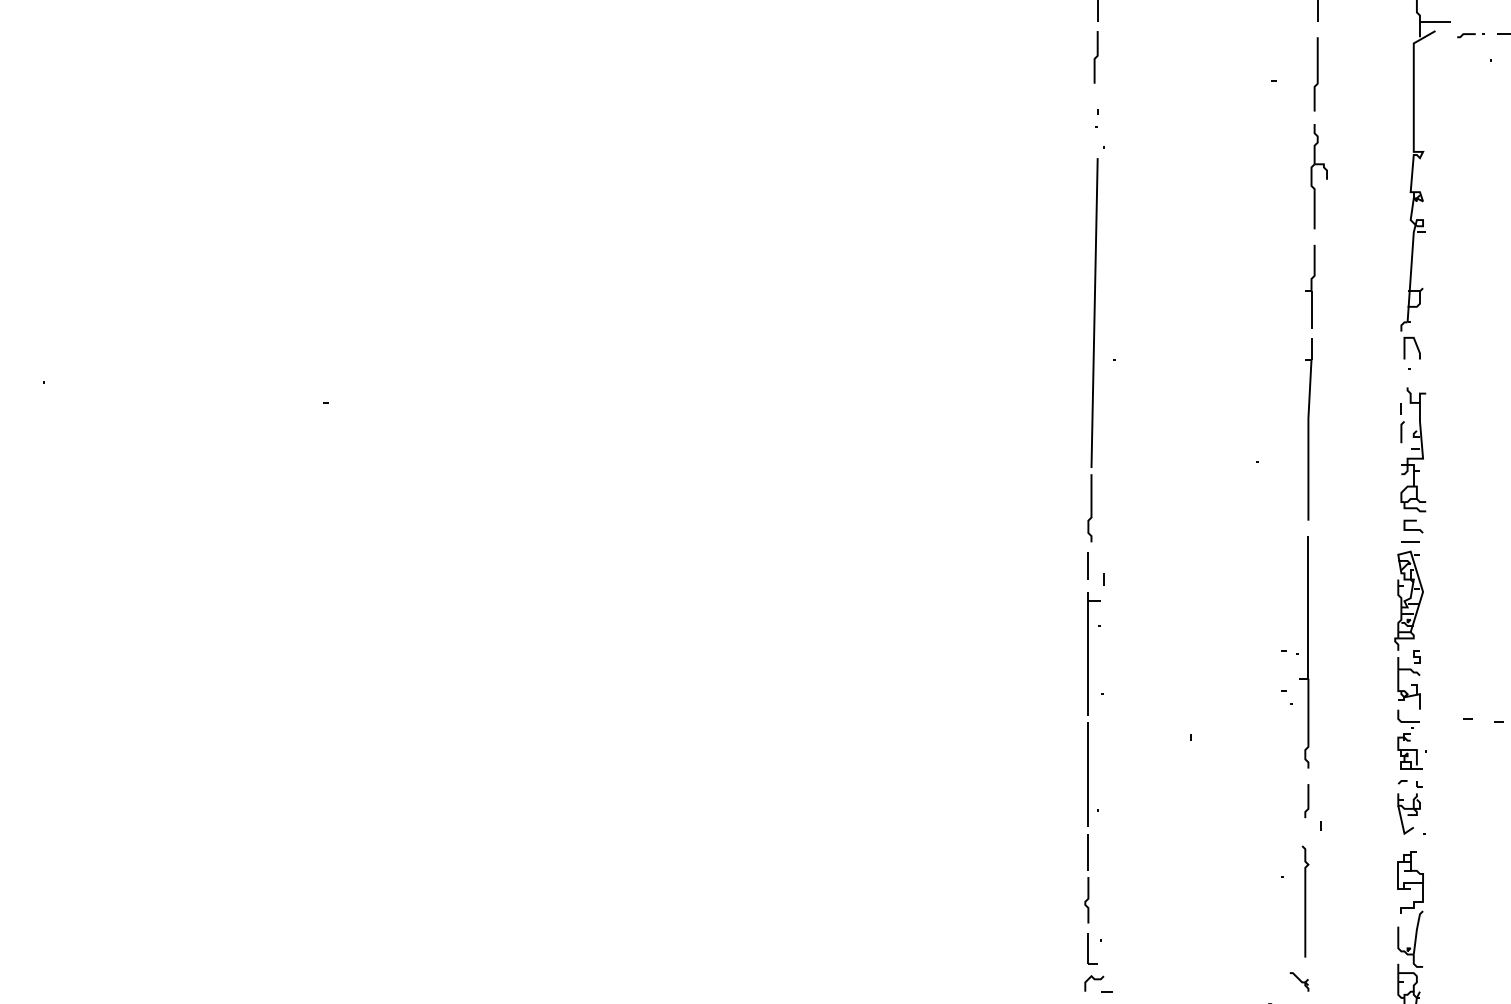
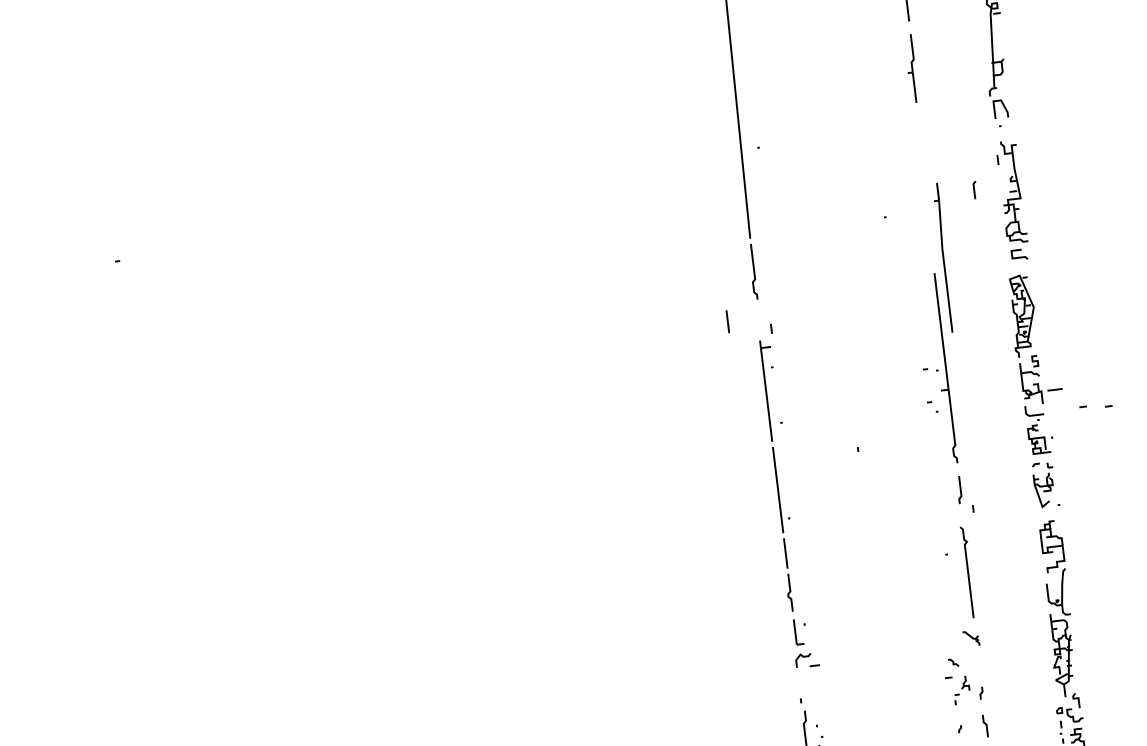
part: (1308, 429) -> (943, 258), moved
line: (1402, 432) -> (975, 190), moved
line: (1410, 541) -> (1054, 389), moved
line: (1087, 565) -> (727, 321), moved

